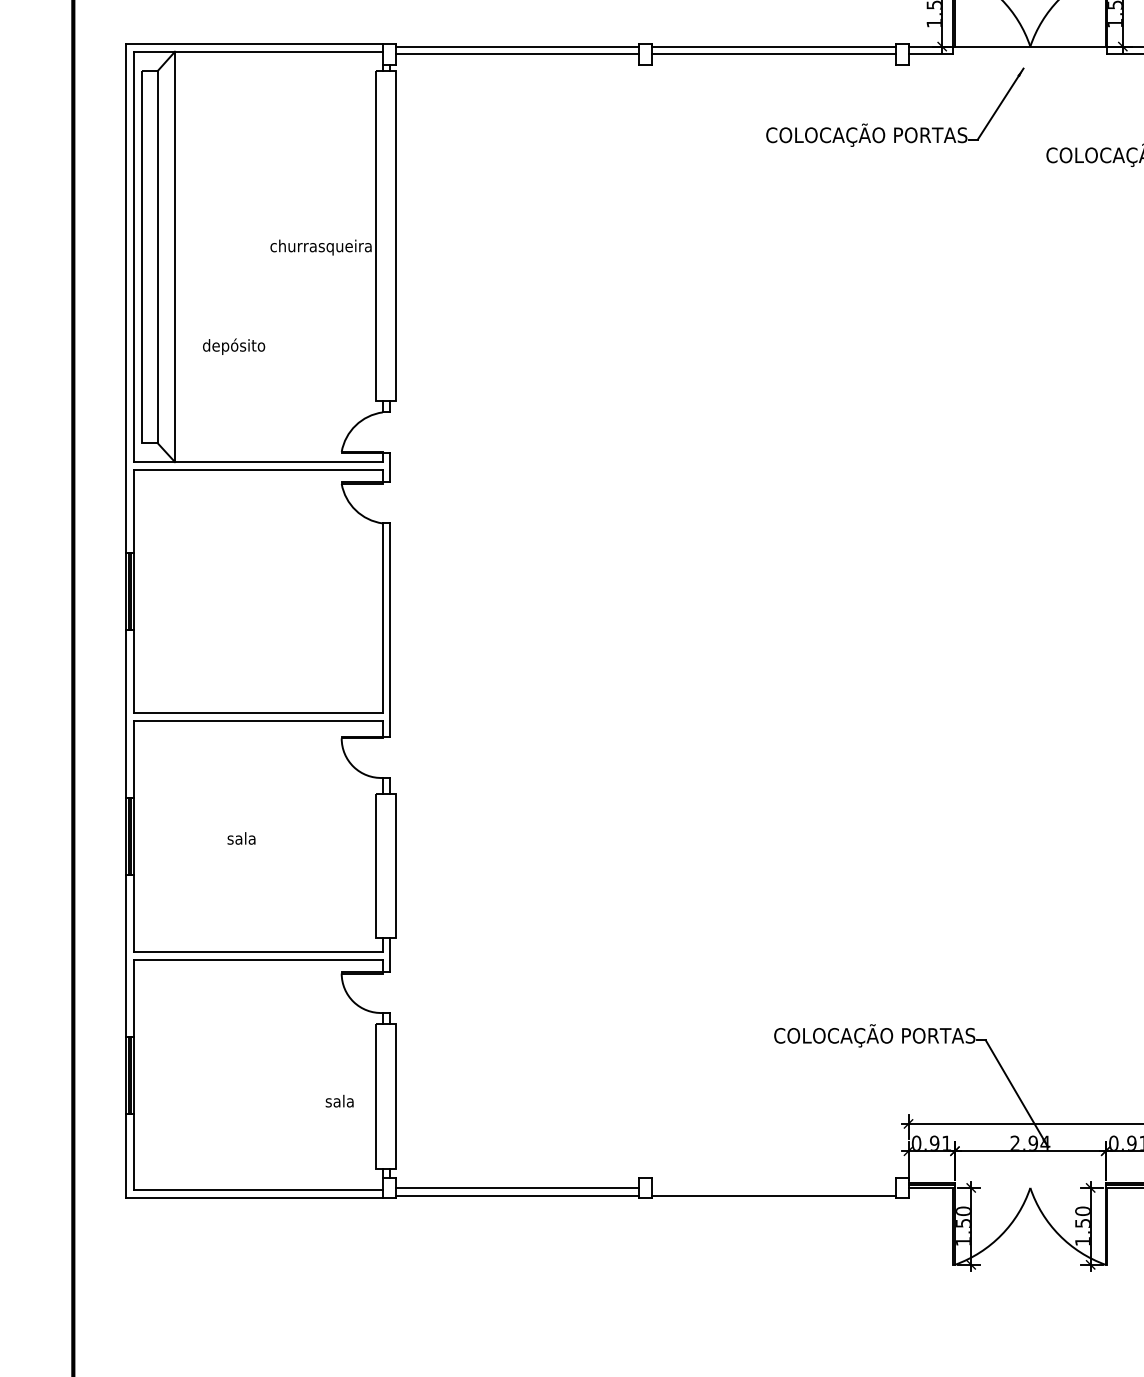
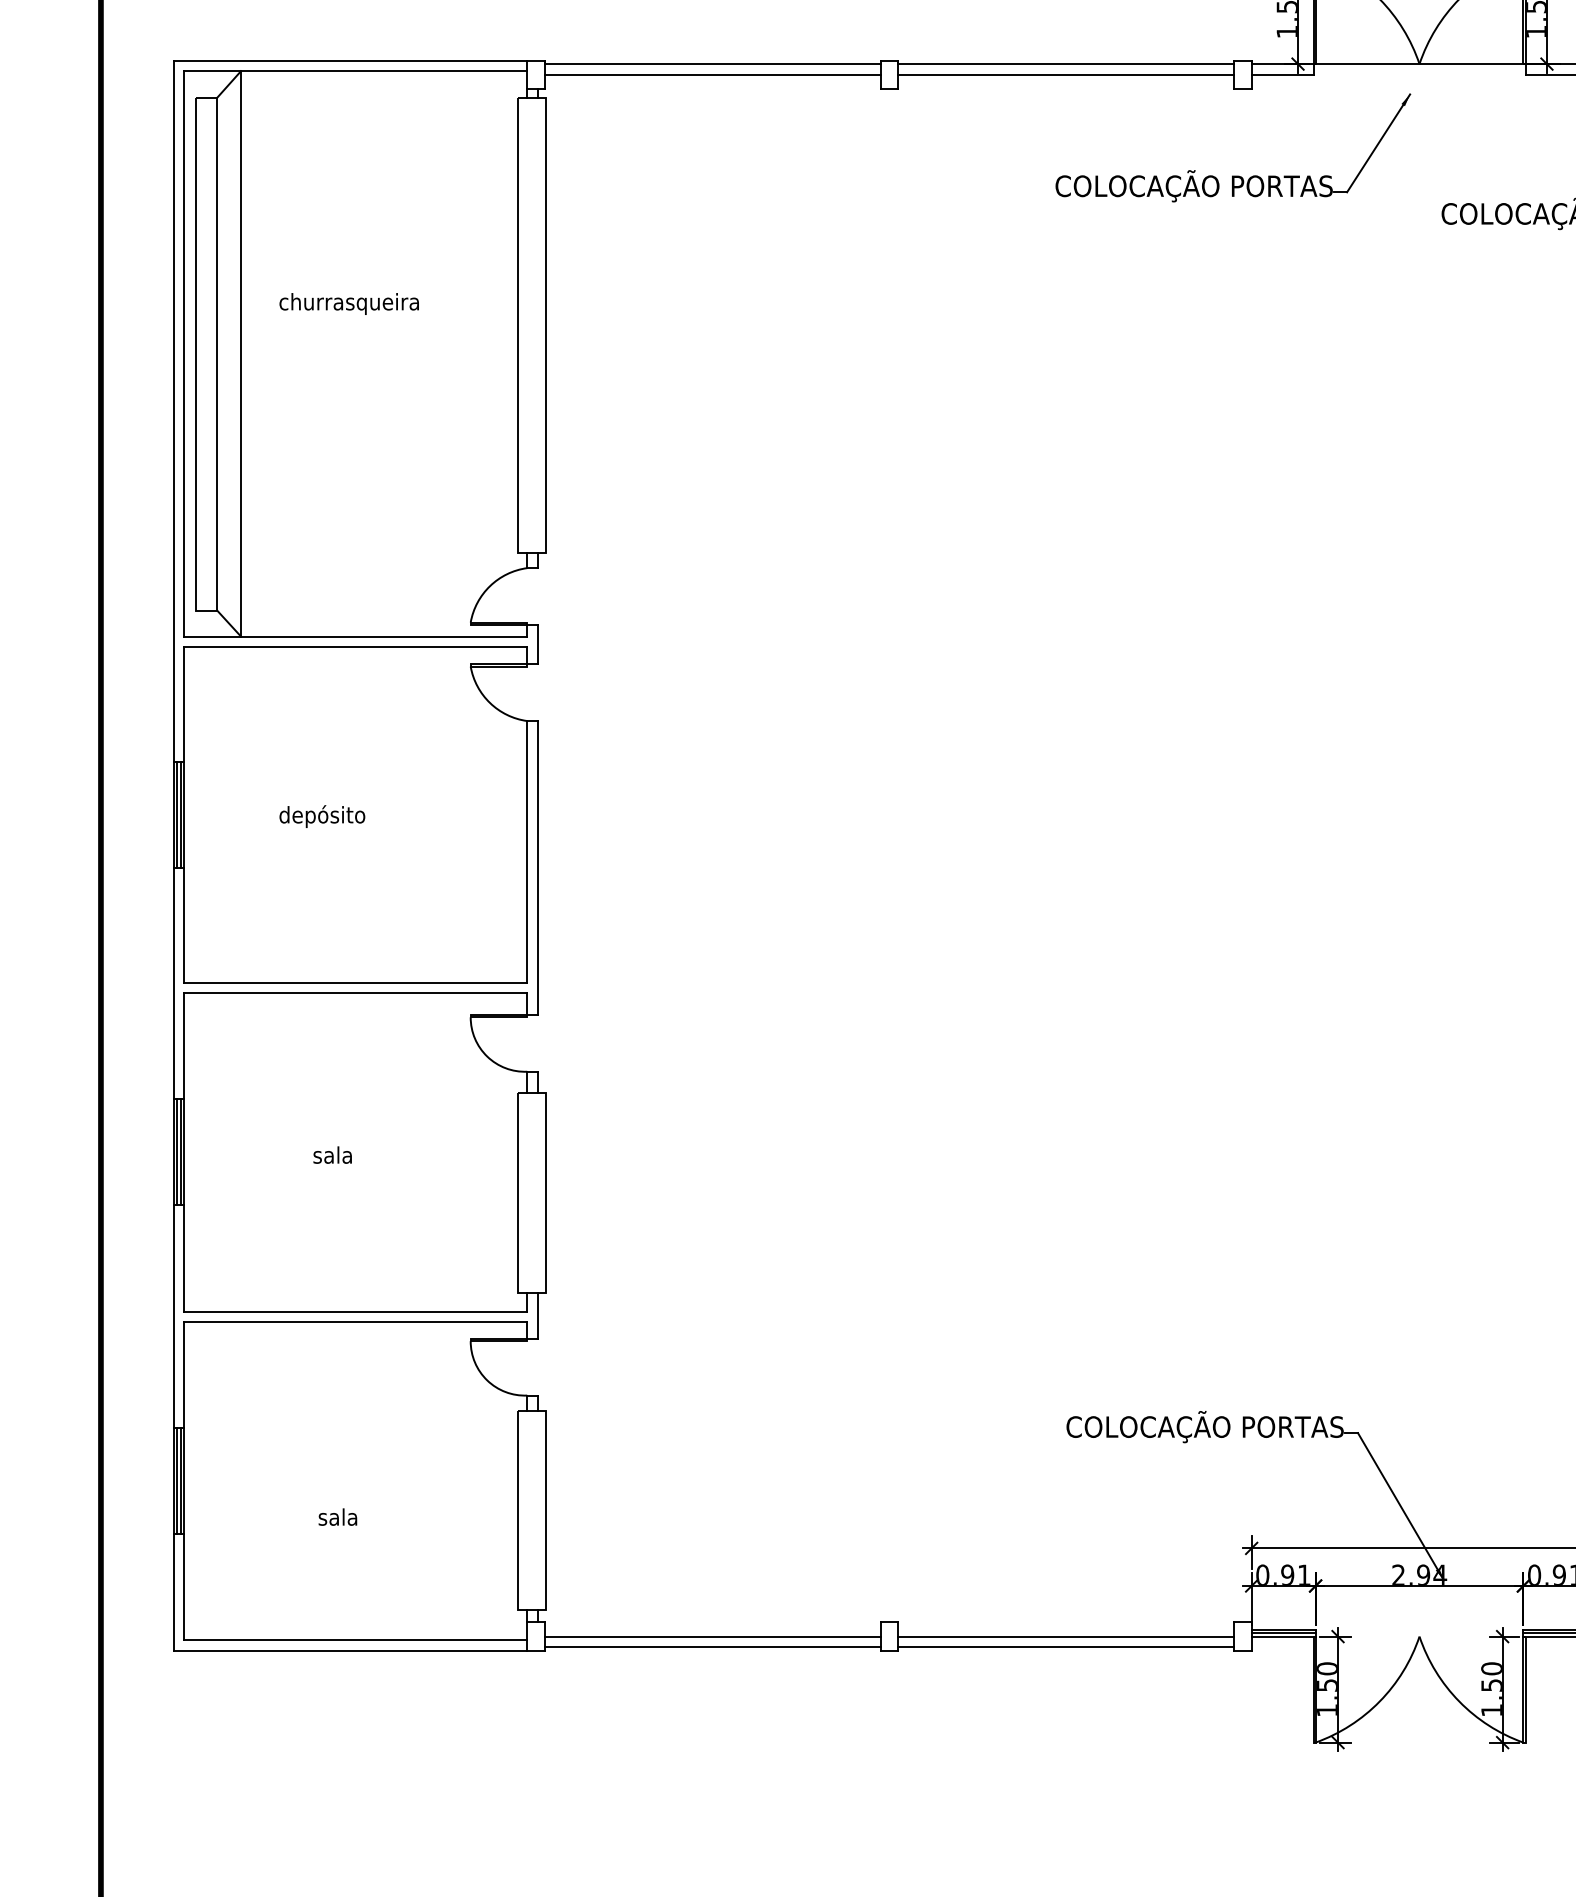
text: (320, 247) -> (348, 303), moved
text: (234, 346) -> (322, 816), moved
text: (339, 1100) -> (337, 1516), moved
line: (774, 1187) -> (1066, 1636), added

